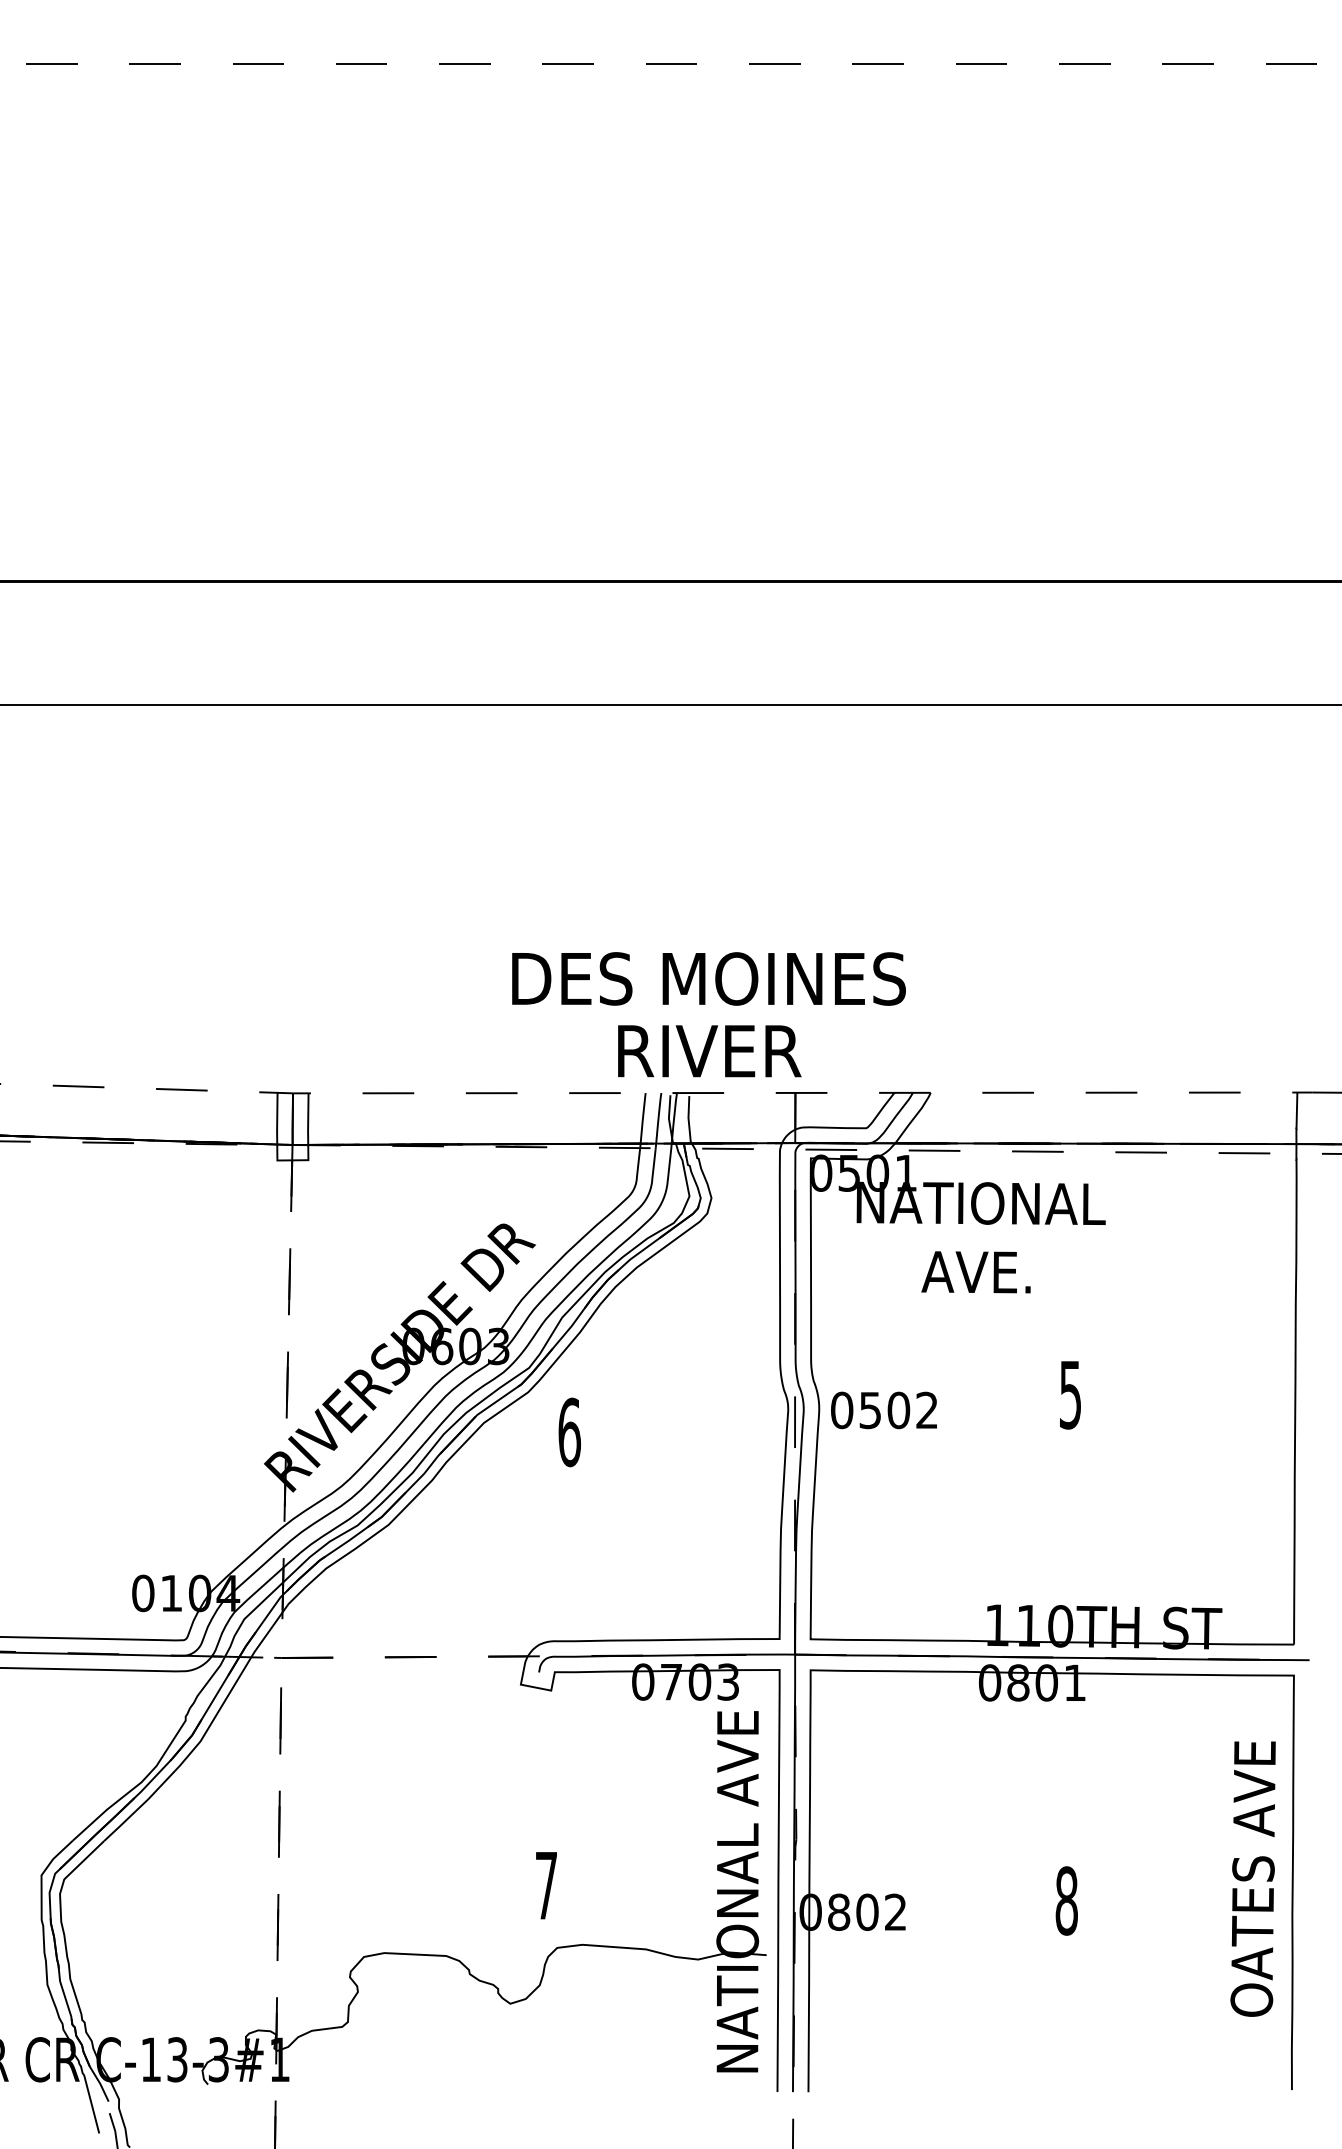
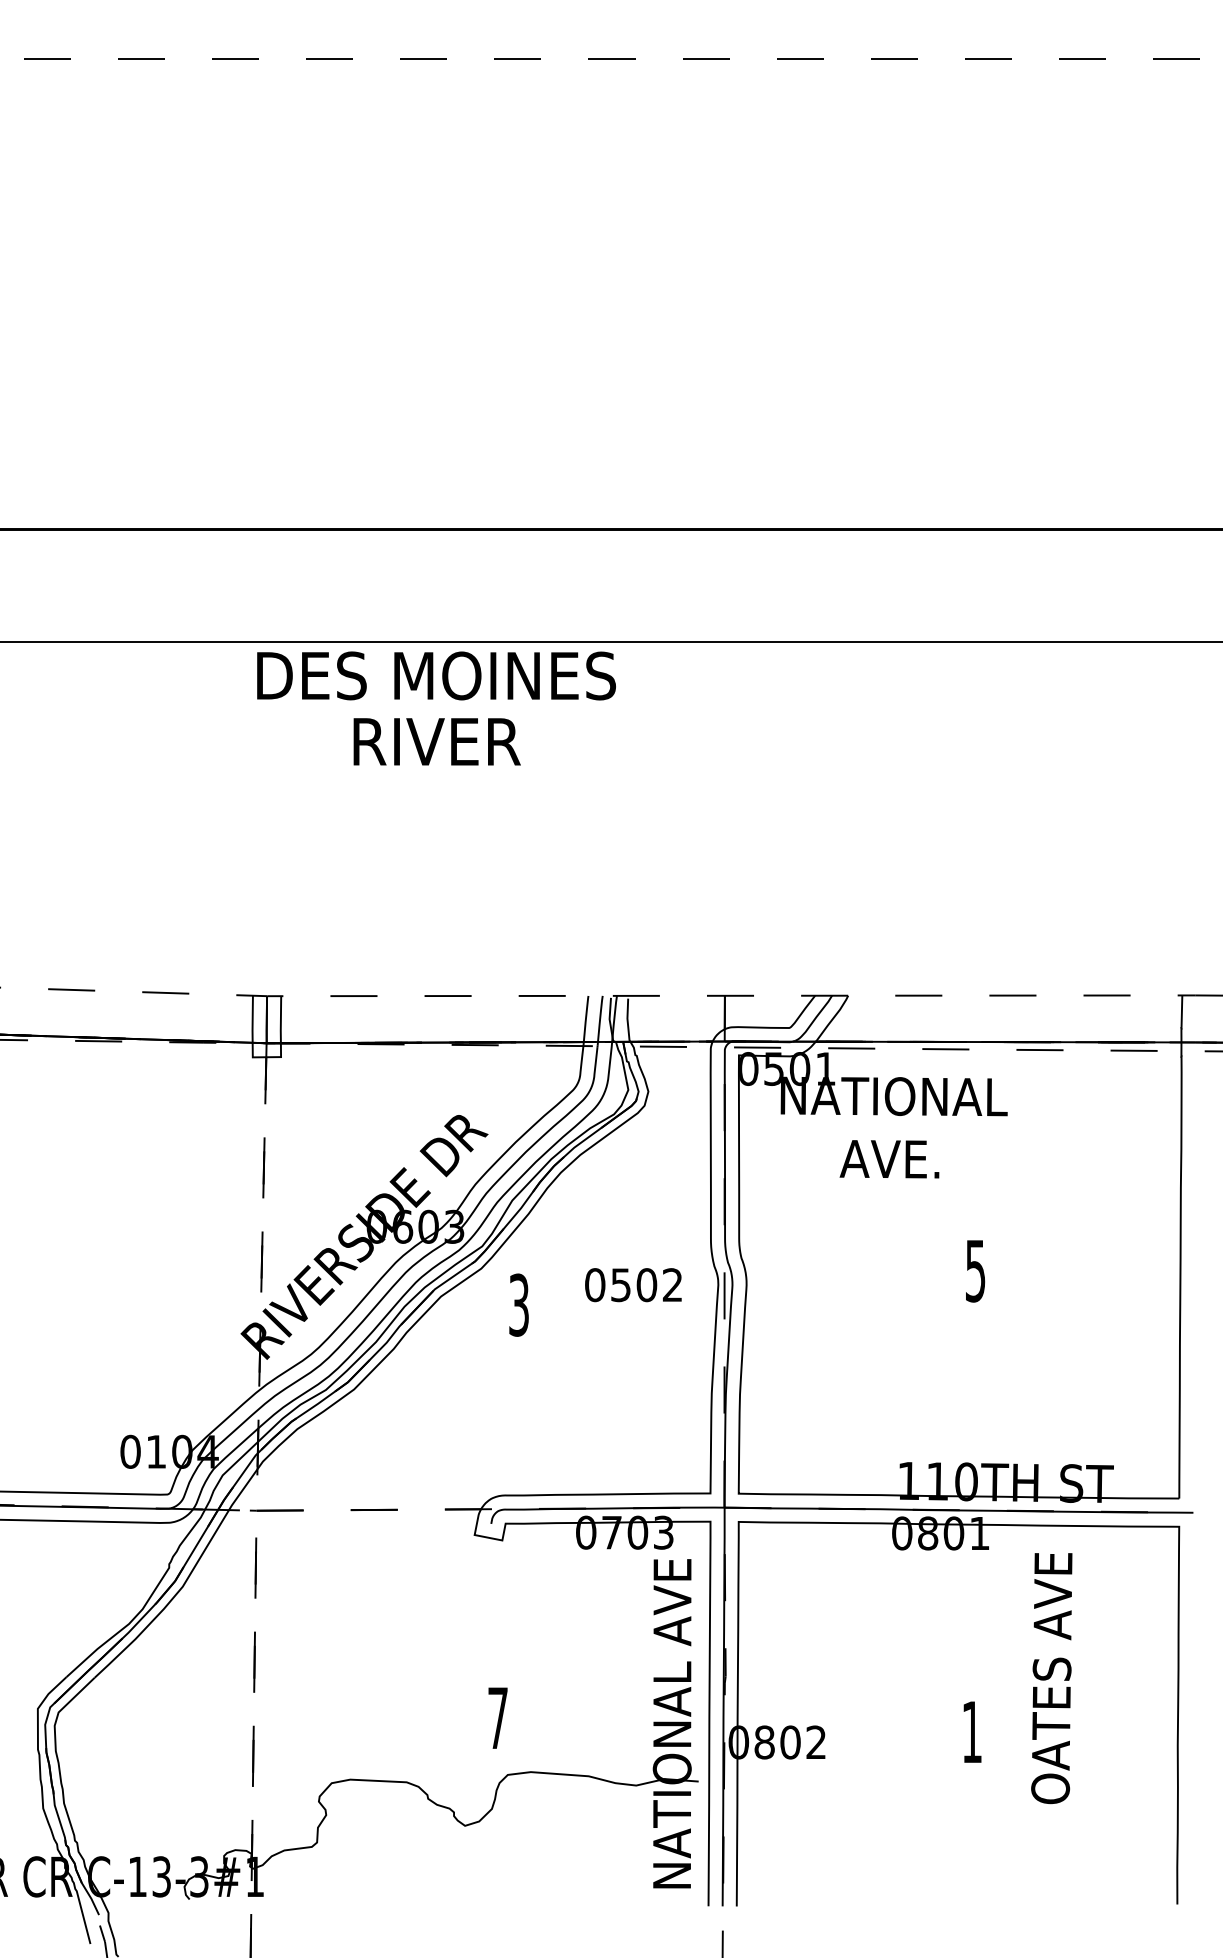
text: (708, 1014) -> (436, 708), moved
text: (883, 1410) -> (632, 1285), moved
text: (569, 1432) -> (519, 1305), 6 -> 3
text: (1252, 1878) -> (1051, 1677), moved
text: (1066, 1900) -> (971, 1731), 8 -> 1

